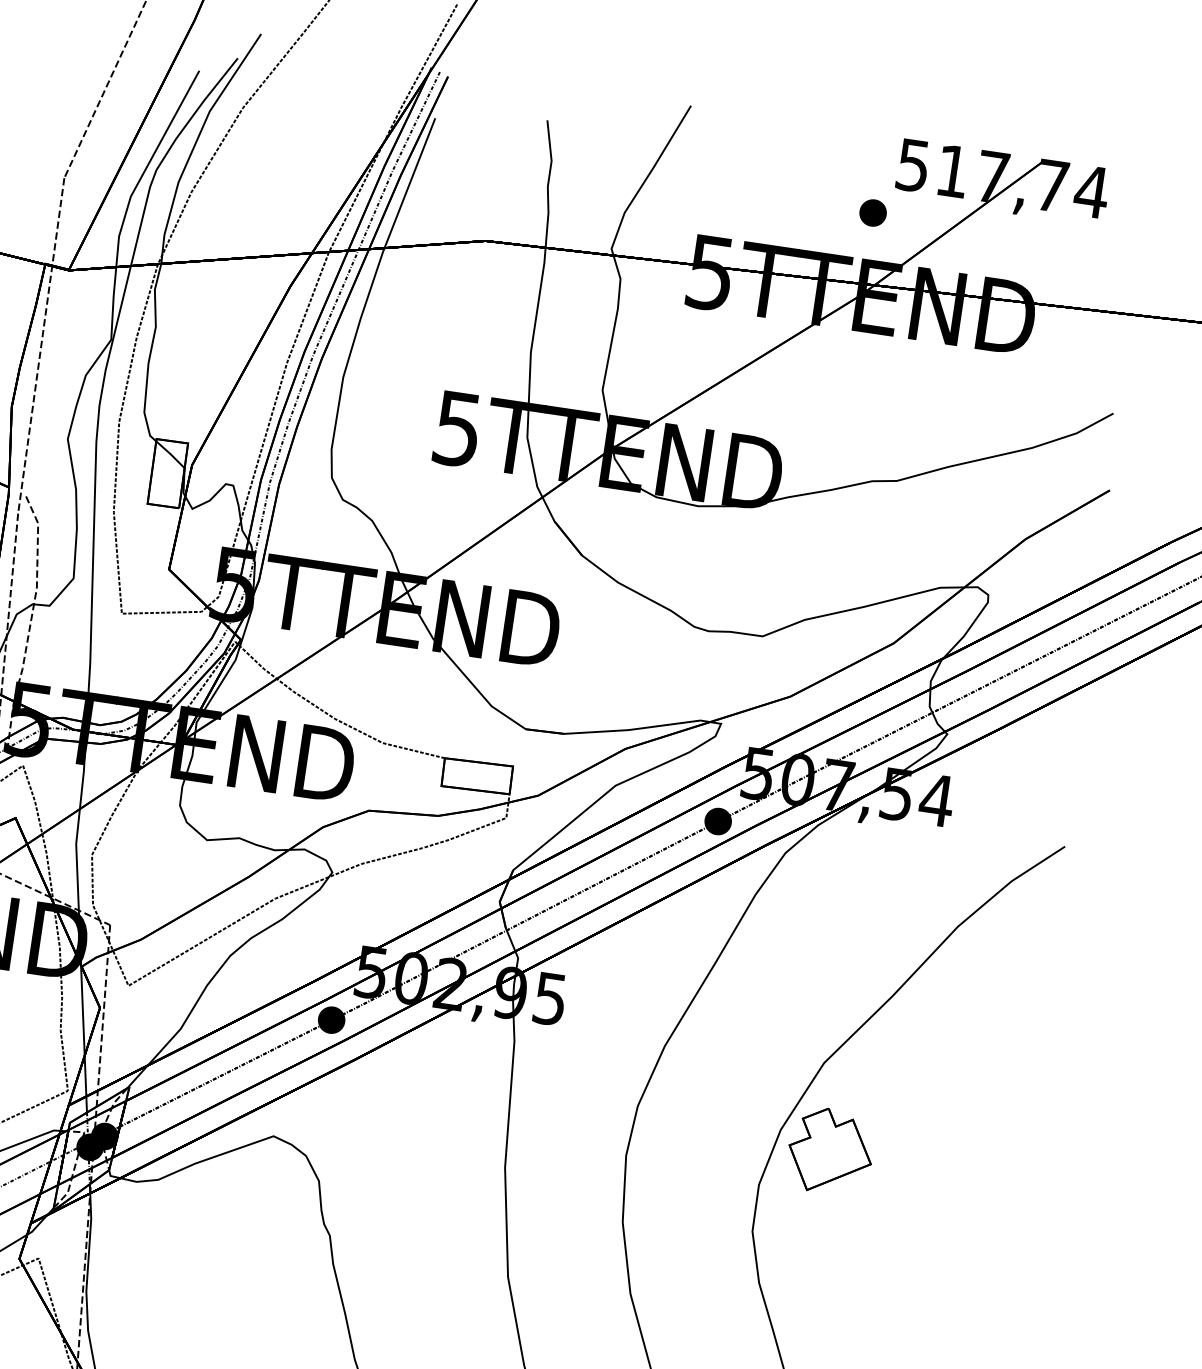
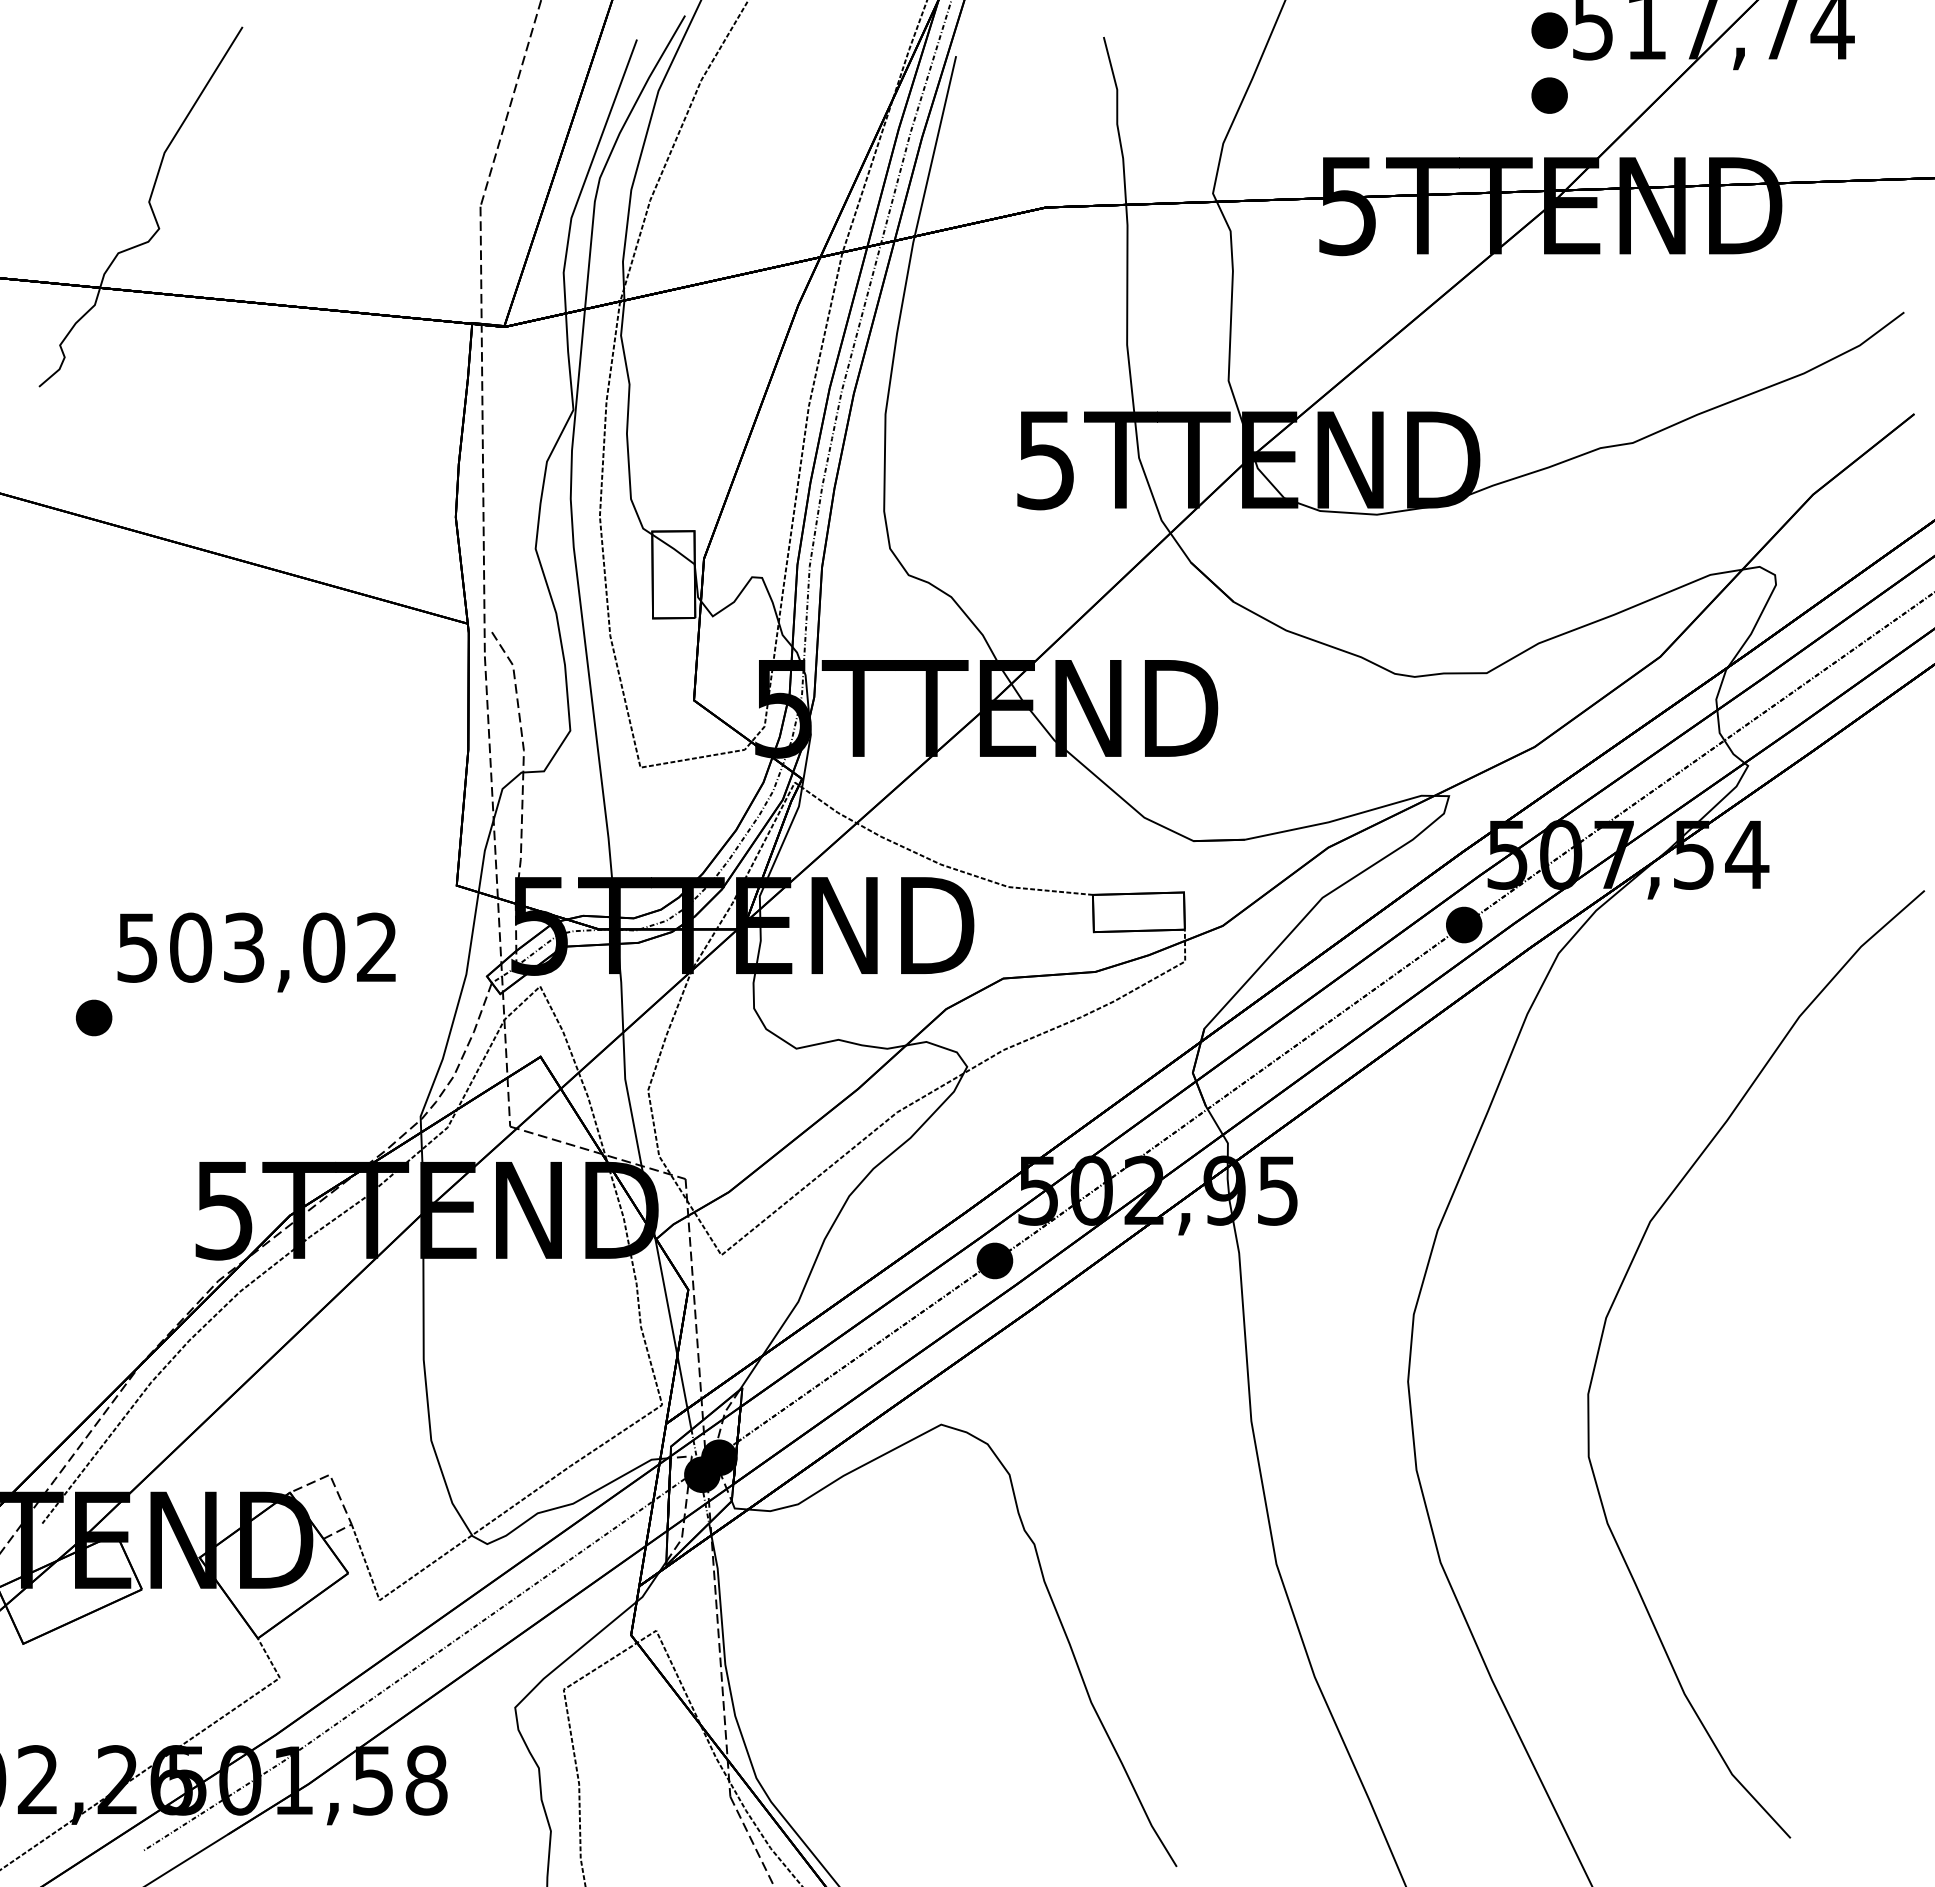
part: (880, 164) -> (1549, 30), added
part: (830, 1151) -> (1675, 1336), removed

